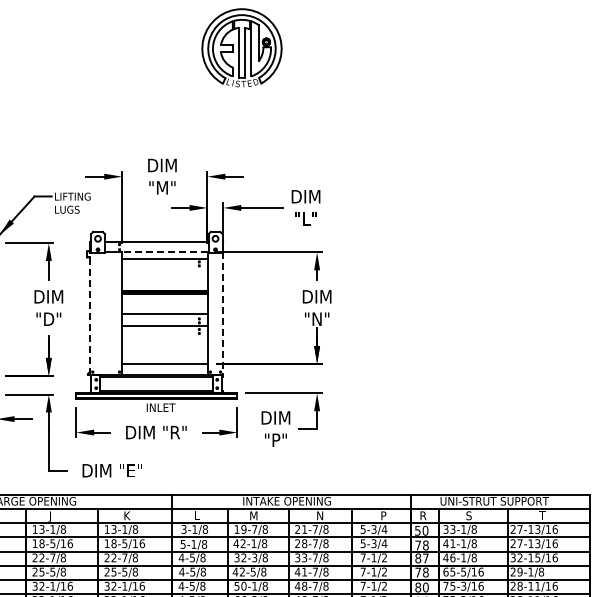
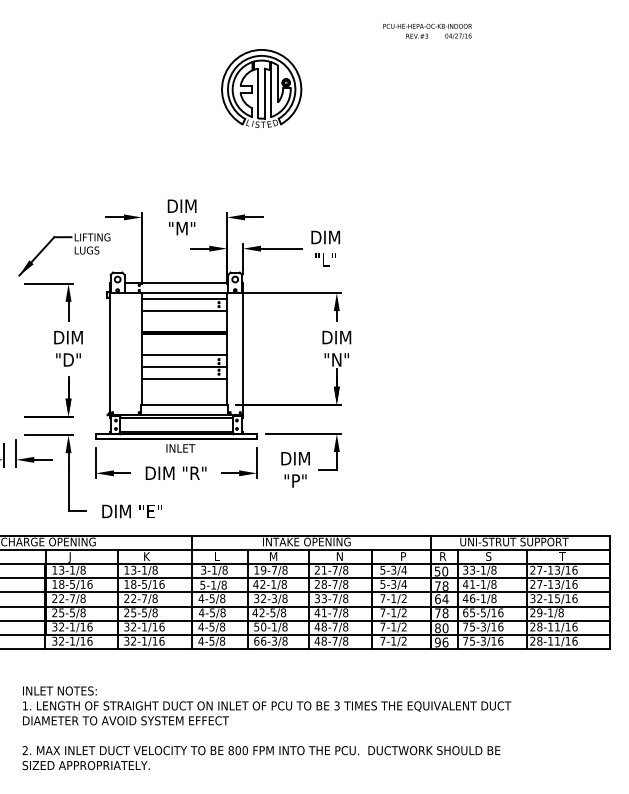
line: (164, 252) -> (184, 293), dashed -> solid
line: (164, 270) -> (184, 311), added
line: (90, 312) -> (110, 353), dashed -> solid
line: (222, 313) -> (242, 354), dashed -> solid
line: (164, 337) -> (184, 378), added
text: (421, 557) -> (441, 598), 87 -> 64

